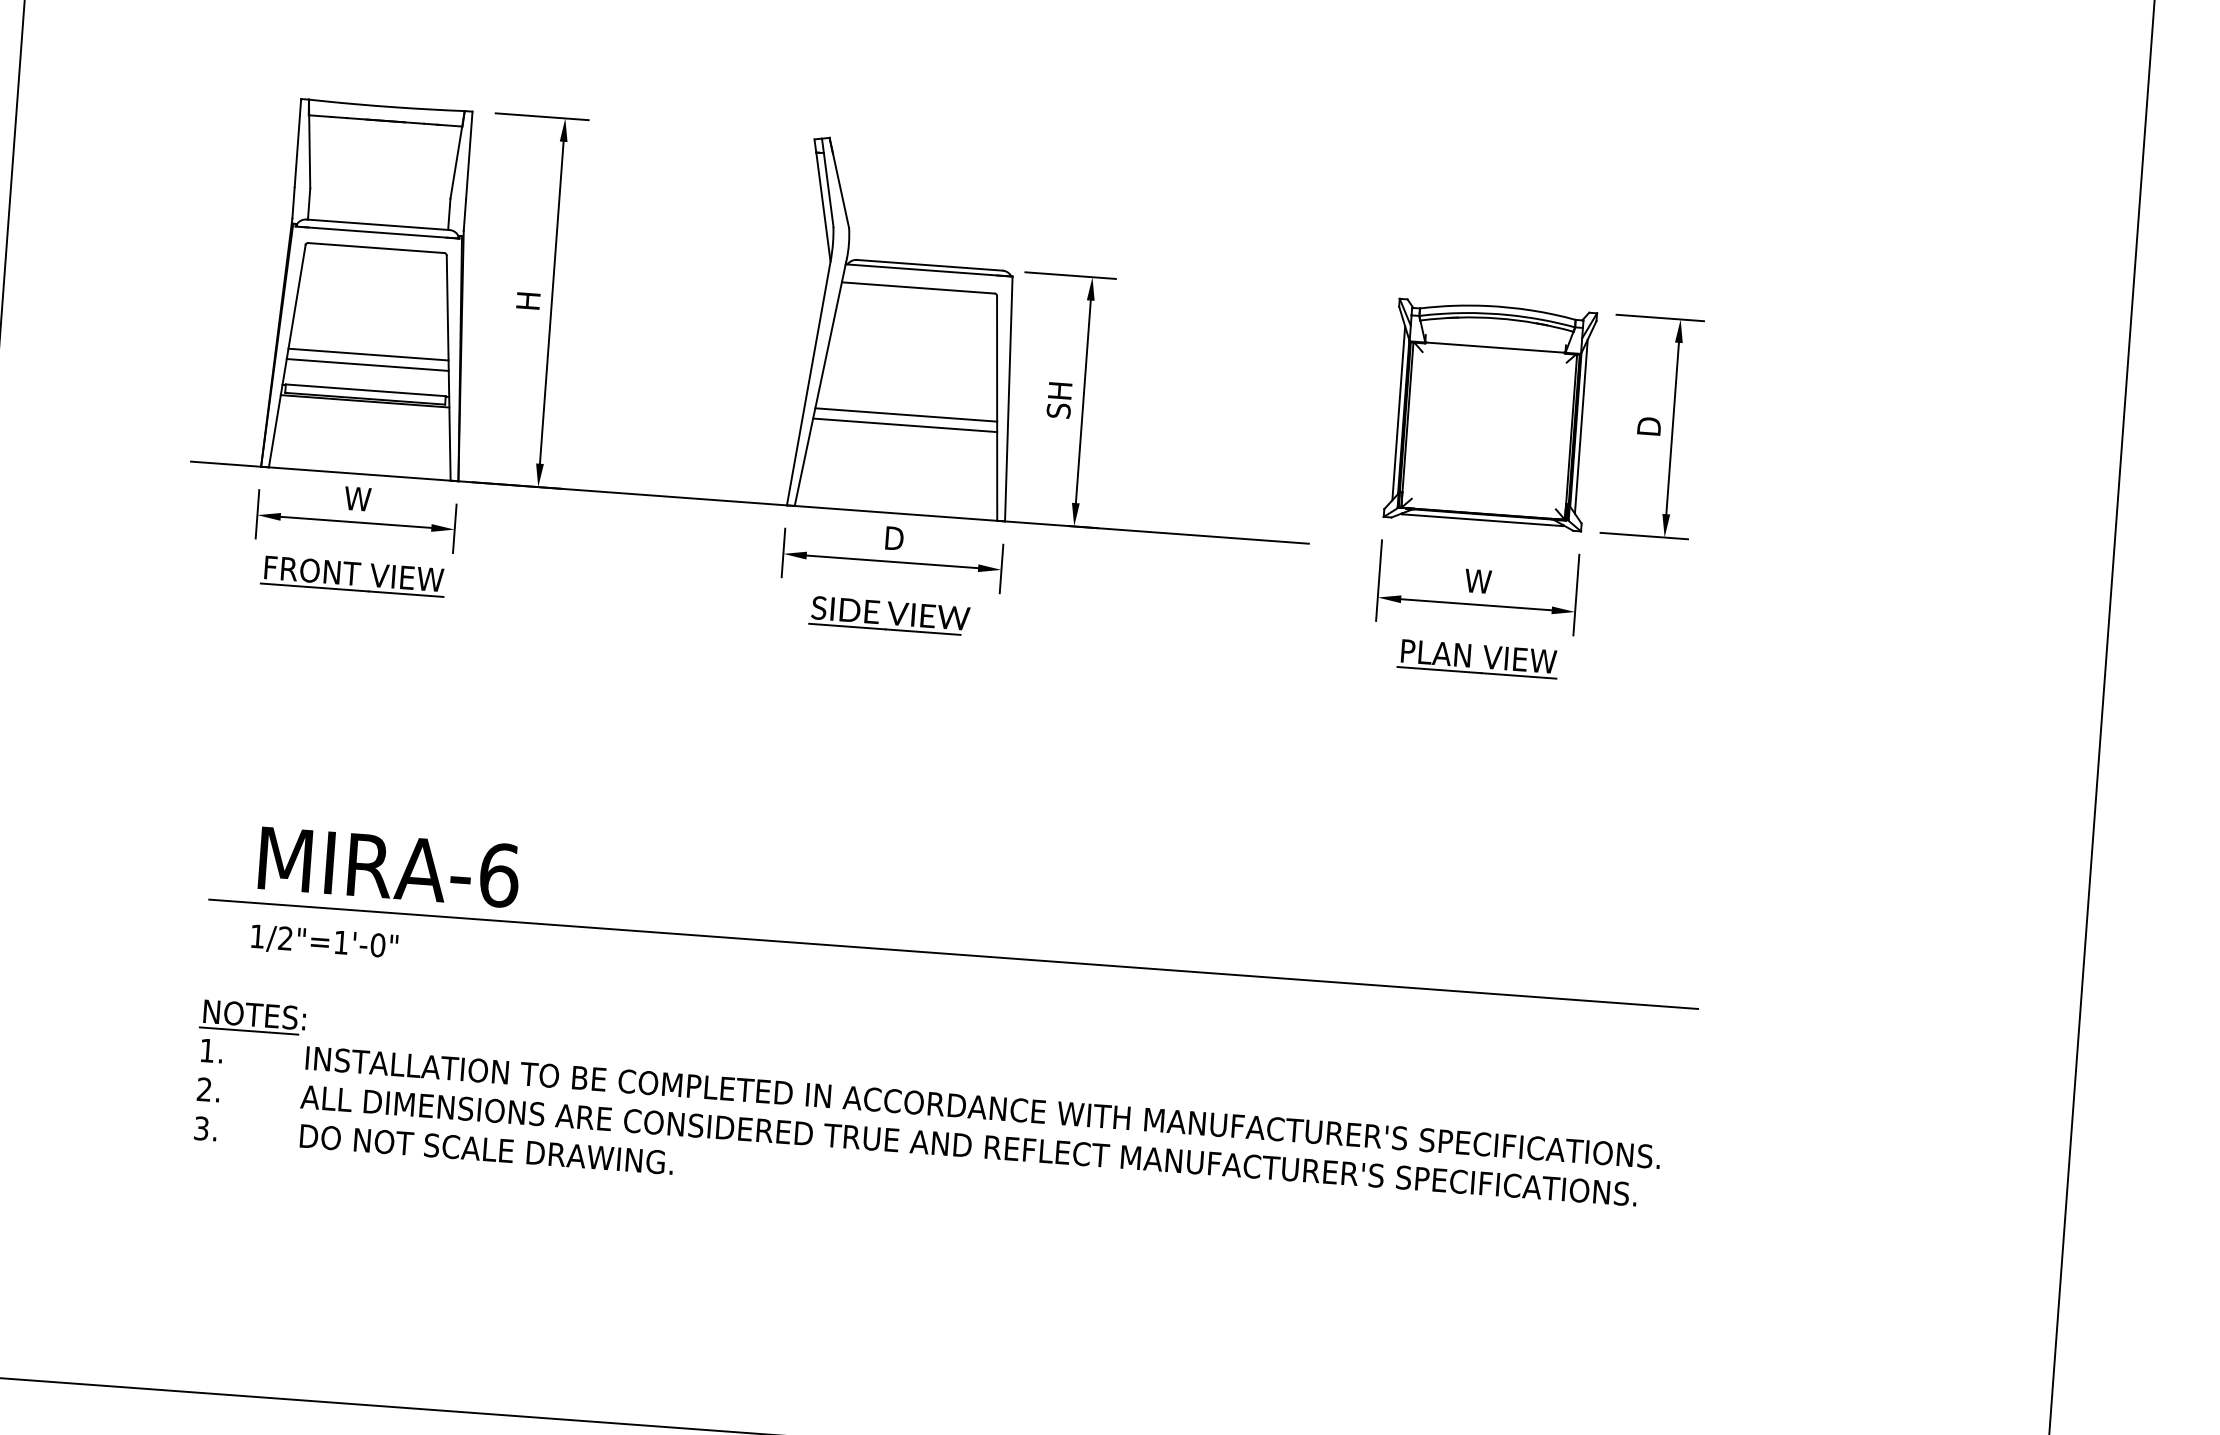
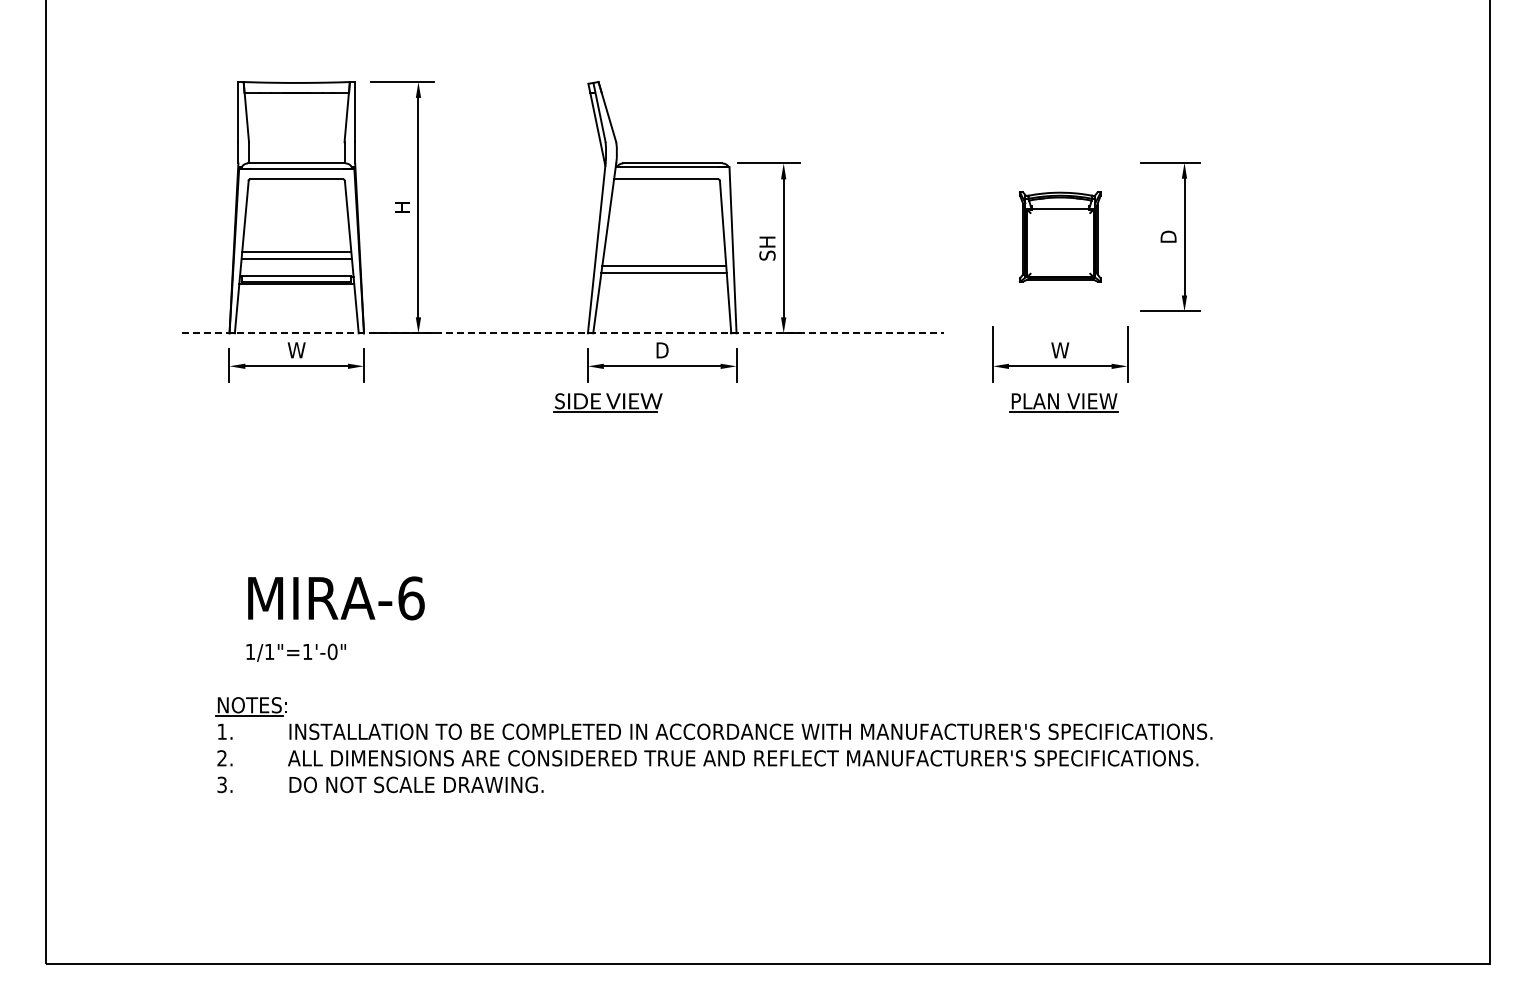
part: (1490, 414) -> (1060, 236), size x0.6
line: (749, 502) -> (562, 333), solid -> dashed
part: (353, 575) -> (297, 402), removed
part: (888, 614) -> (607, 402), moved
text: (285, 937) -> (269, 651), 1/2"=1'-0" -> 1/1"=1'-0"
line: (952, 954) -> (722, 629), removed

